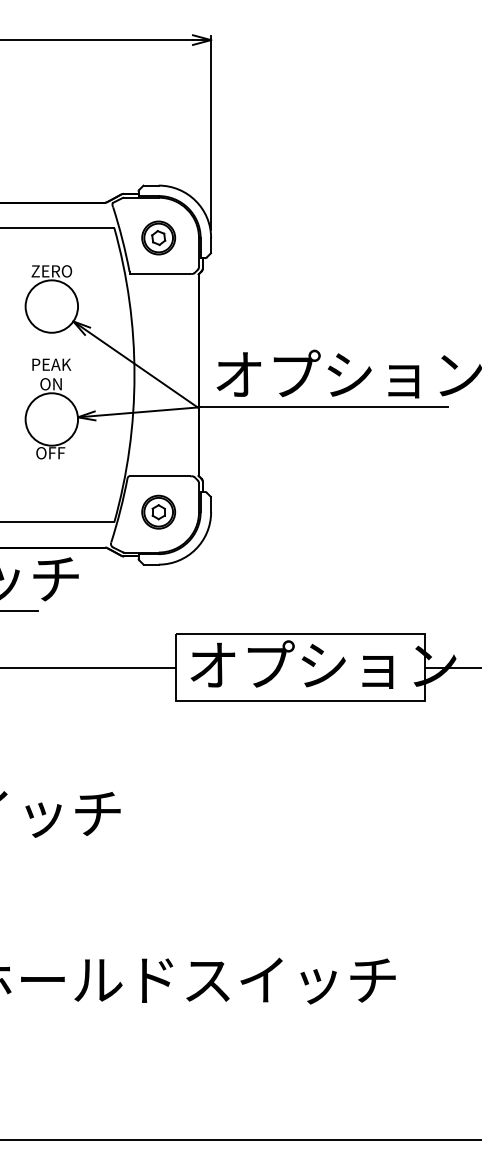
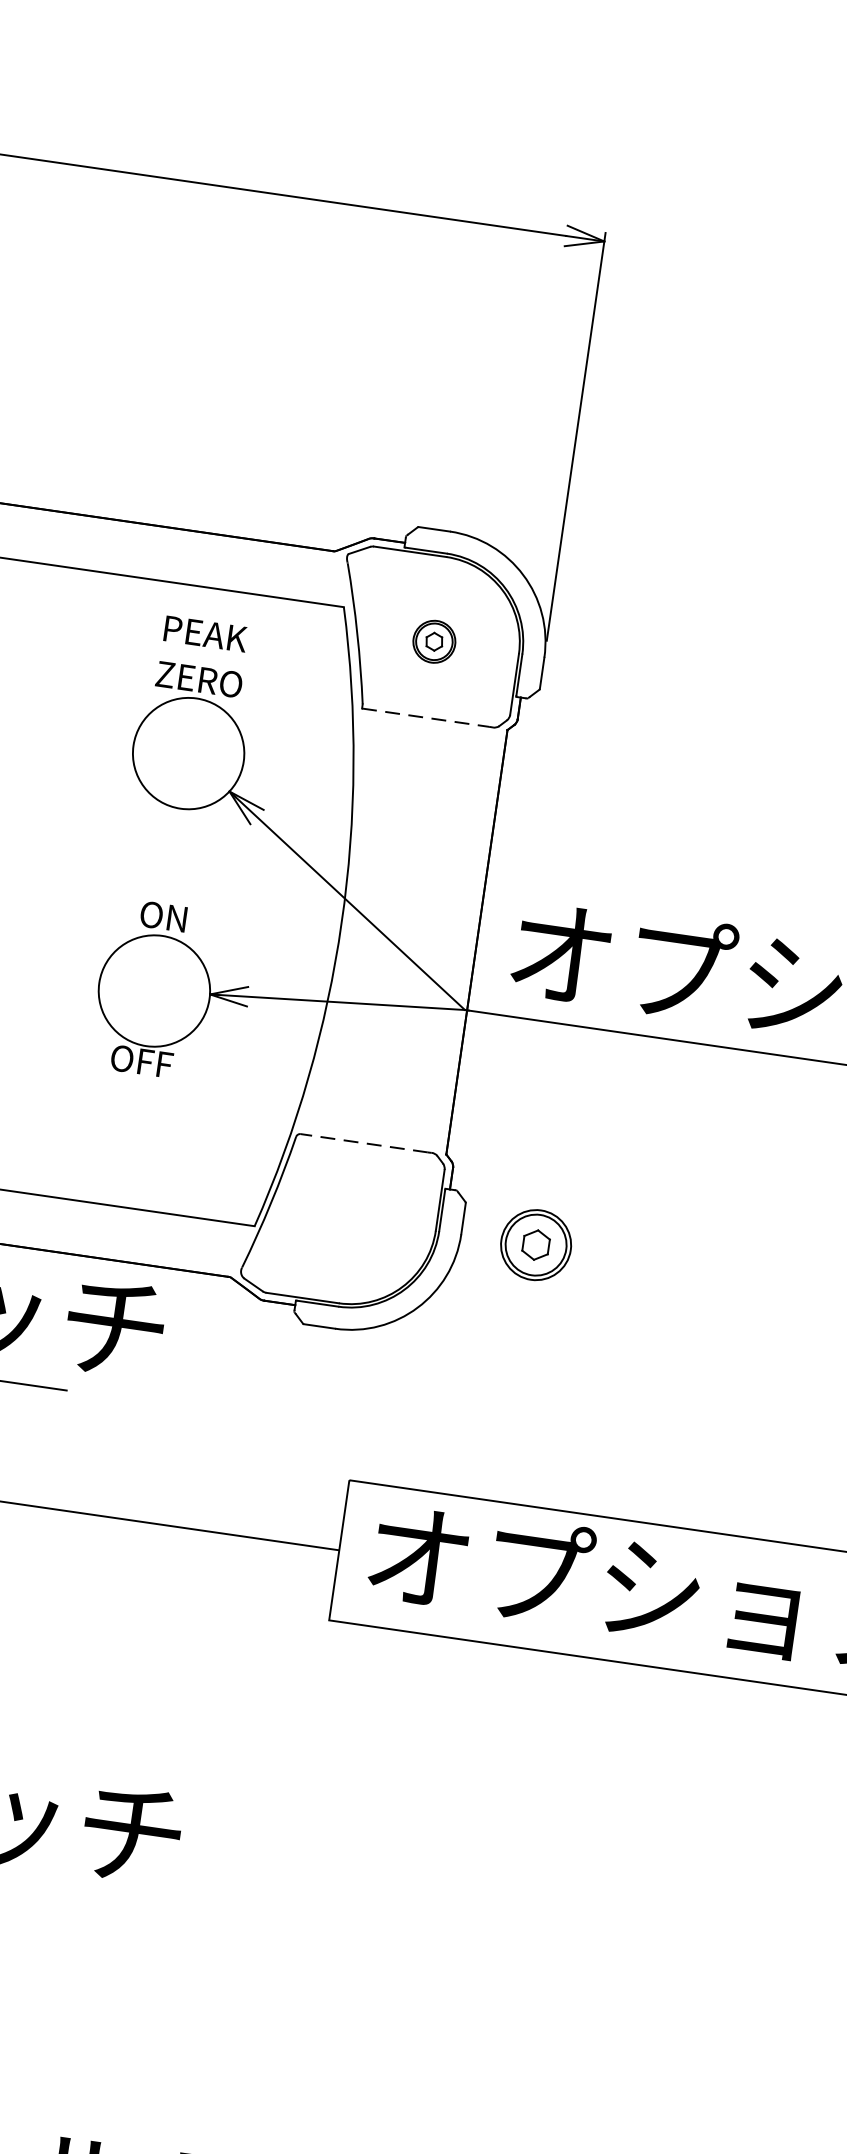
part: (158, 237) -> (433, 640), size x0.6
line: (160, 273) -> (427, 716), solid -> dashed
text: (51, 364) -> (205, 633), moved
line: (159, 476) -> (363, 1143), solid -> dashed
part: (158, 511) -> (535, 1243), moved

